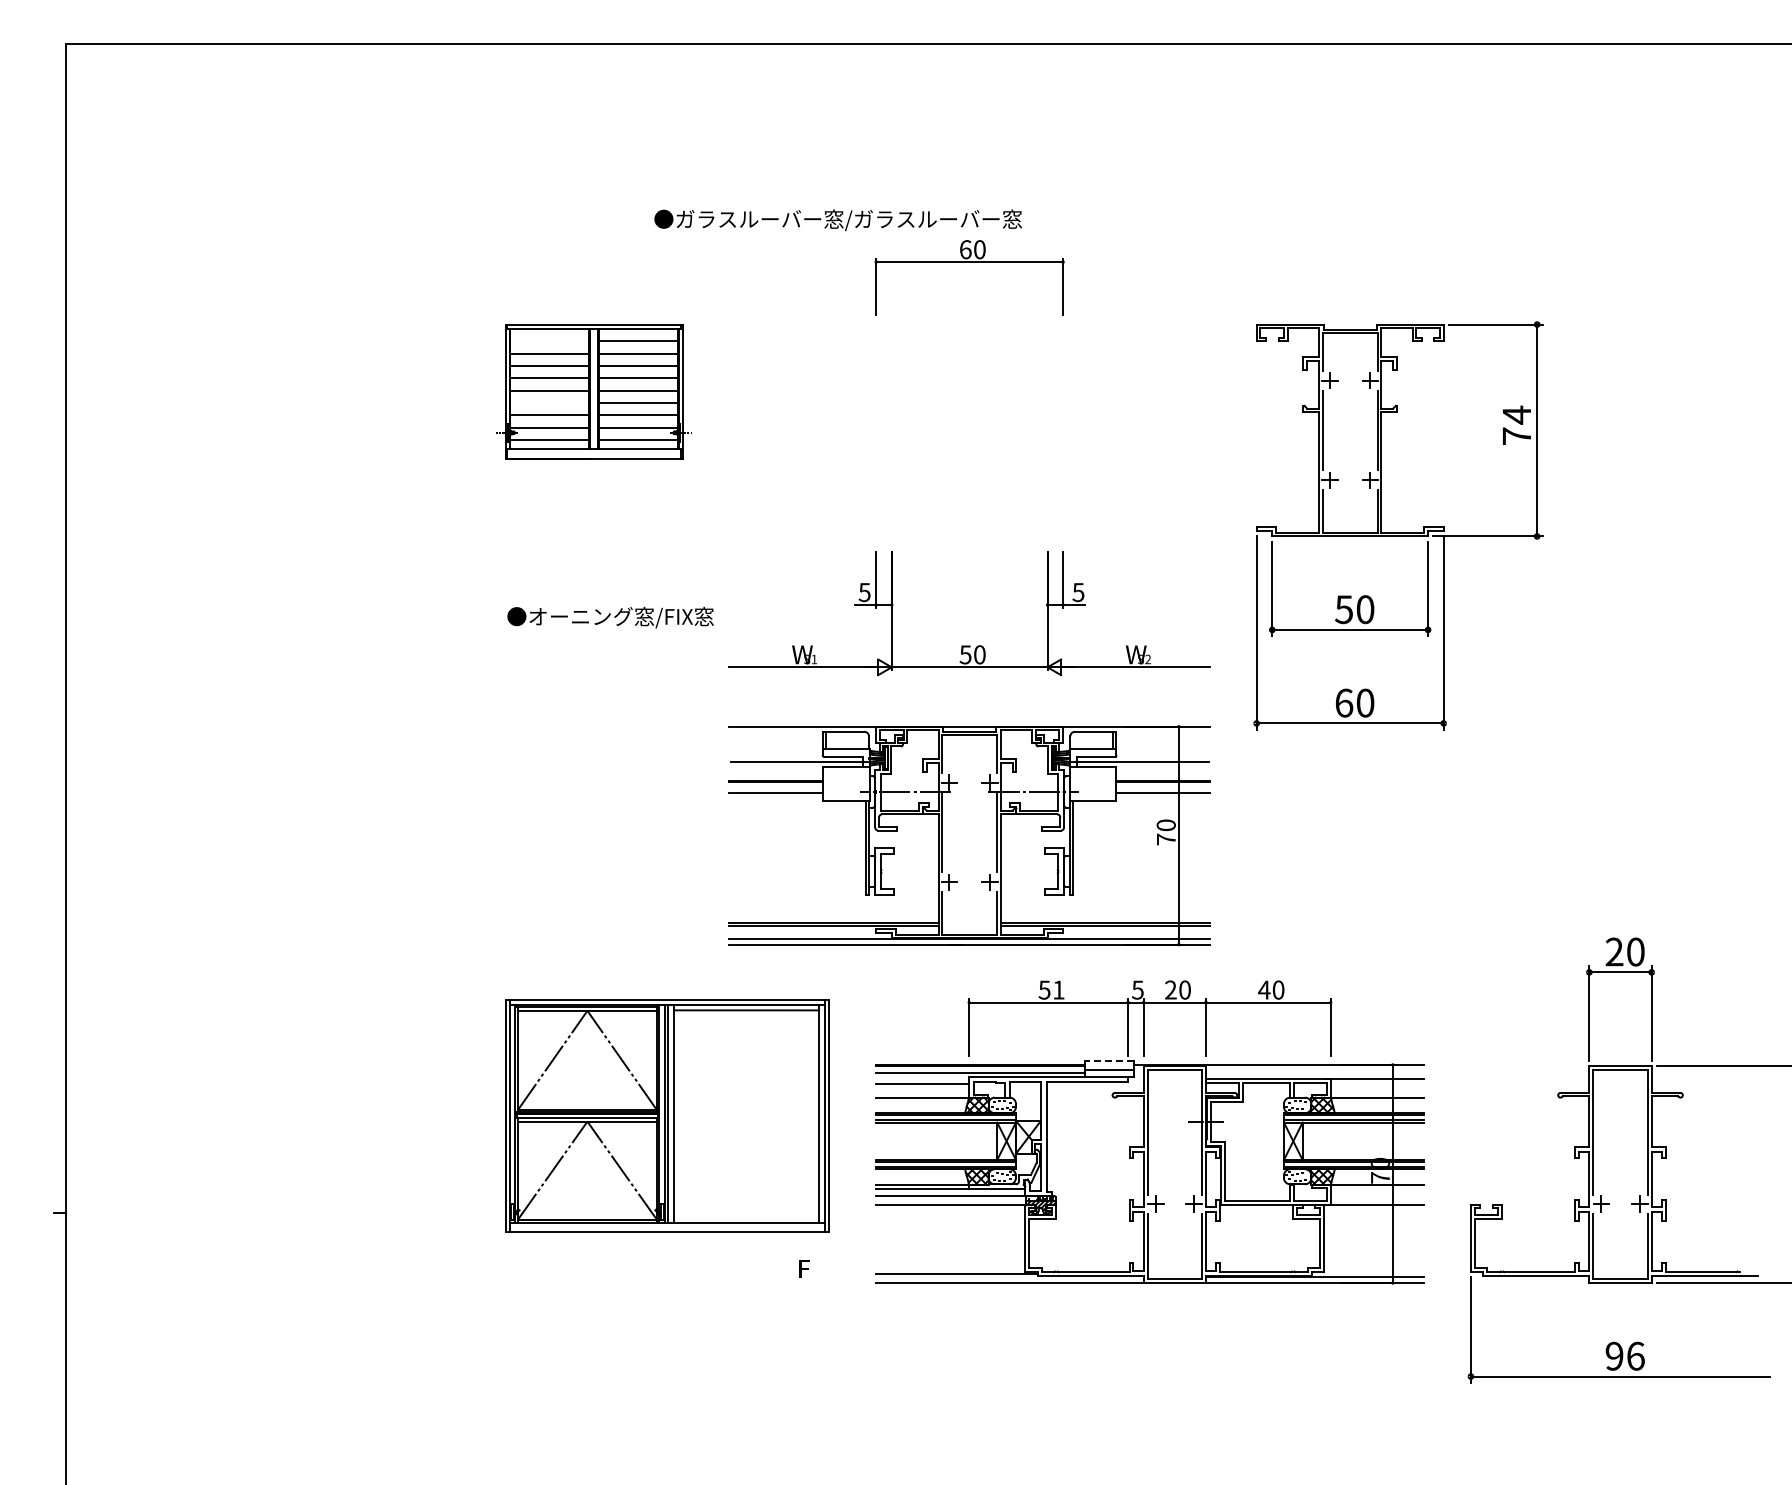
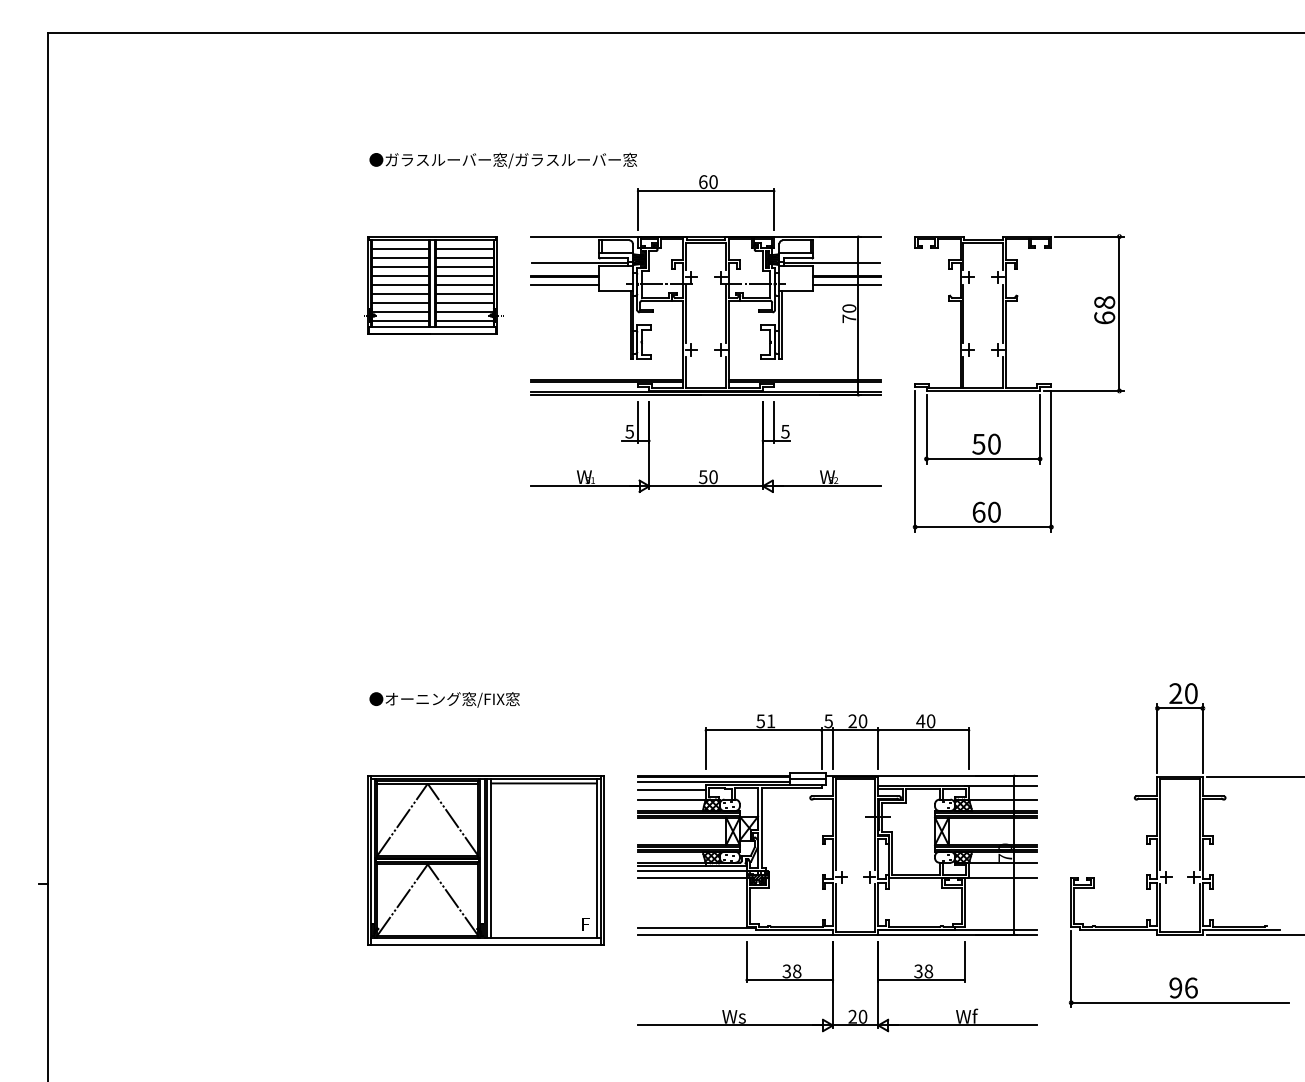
text: (837, 220) -> (502, 160), moved
line: (549, 341) -> (400, 248), added
line: (549, 403) -> (400, 294), added
text: (1516, 424) -> (1104, 309), 74 -> 68
text: (610, 617) -> (444, 699), moved
part: (969, 835) -> (706, 315), moved
line: (1109, 1061) -> (807, 773), dashed -> solid
part: (667, 1115) -> (486, 859), moved
part: (1149, 1353) -> (837, 985), added

